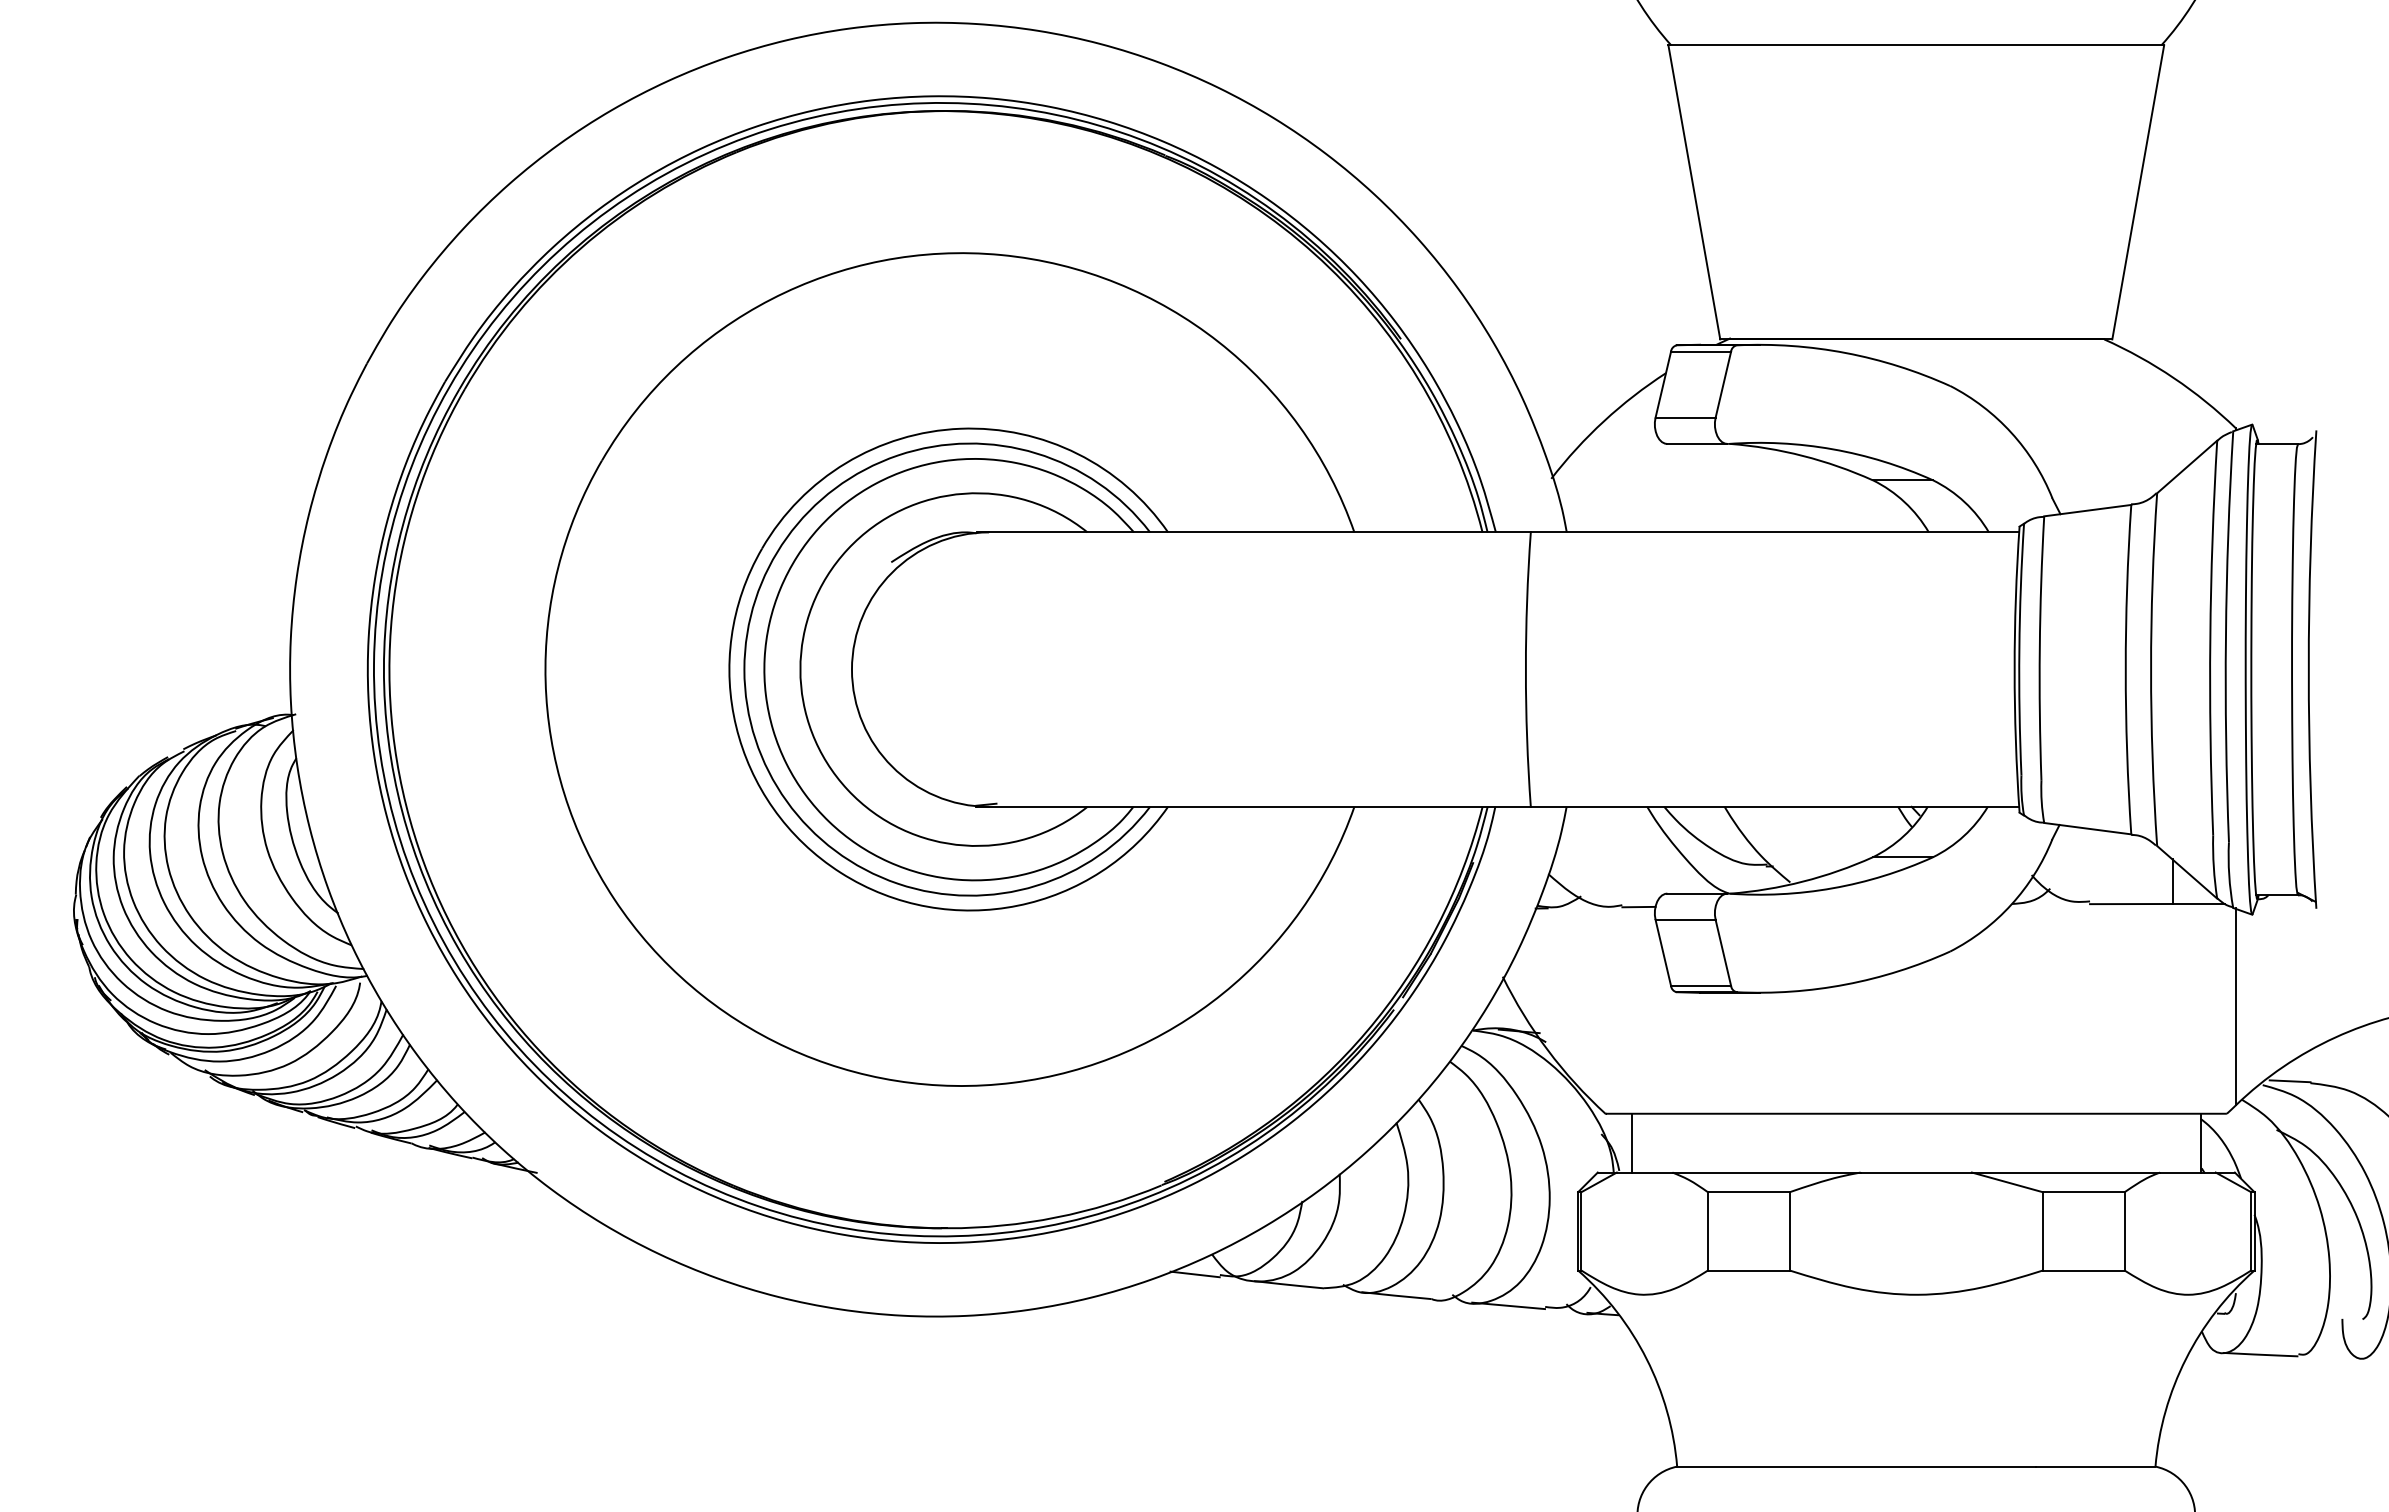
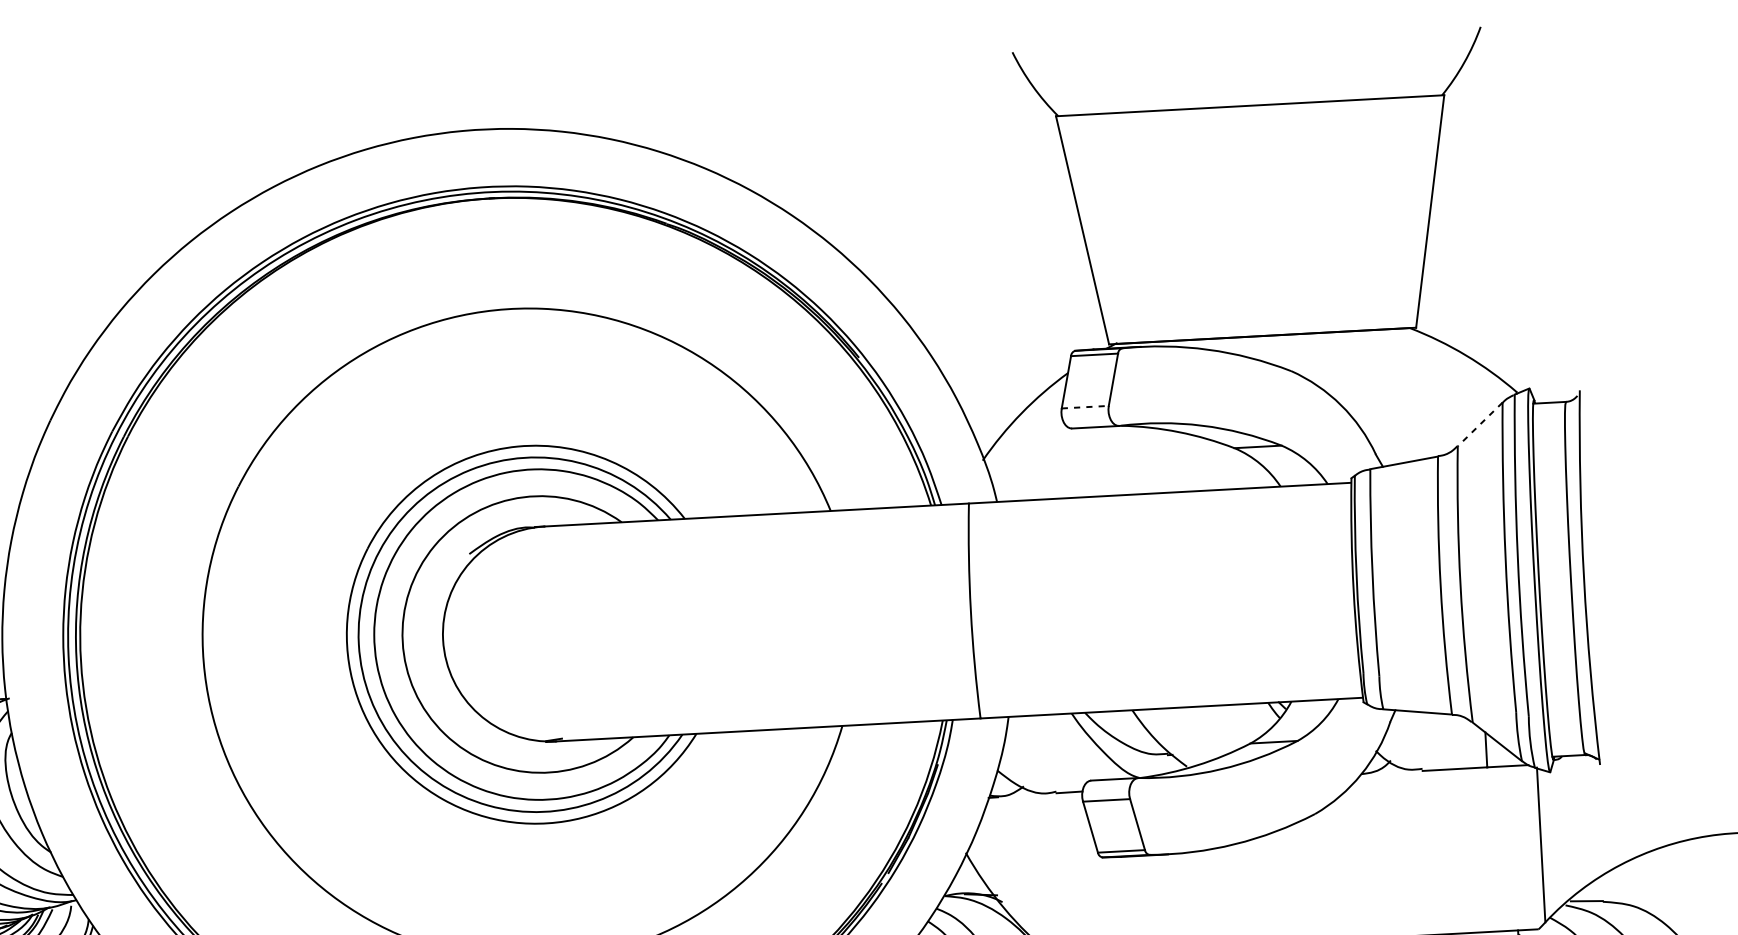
line: (1686, 417) -> (1085, 406), solid -> dashed
line: (2187, 466) -> (1480, 424), solid -> dashed

